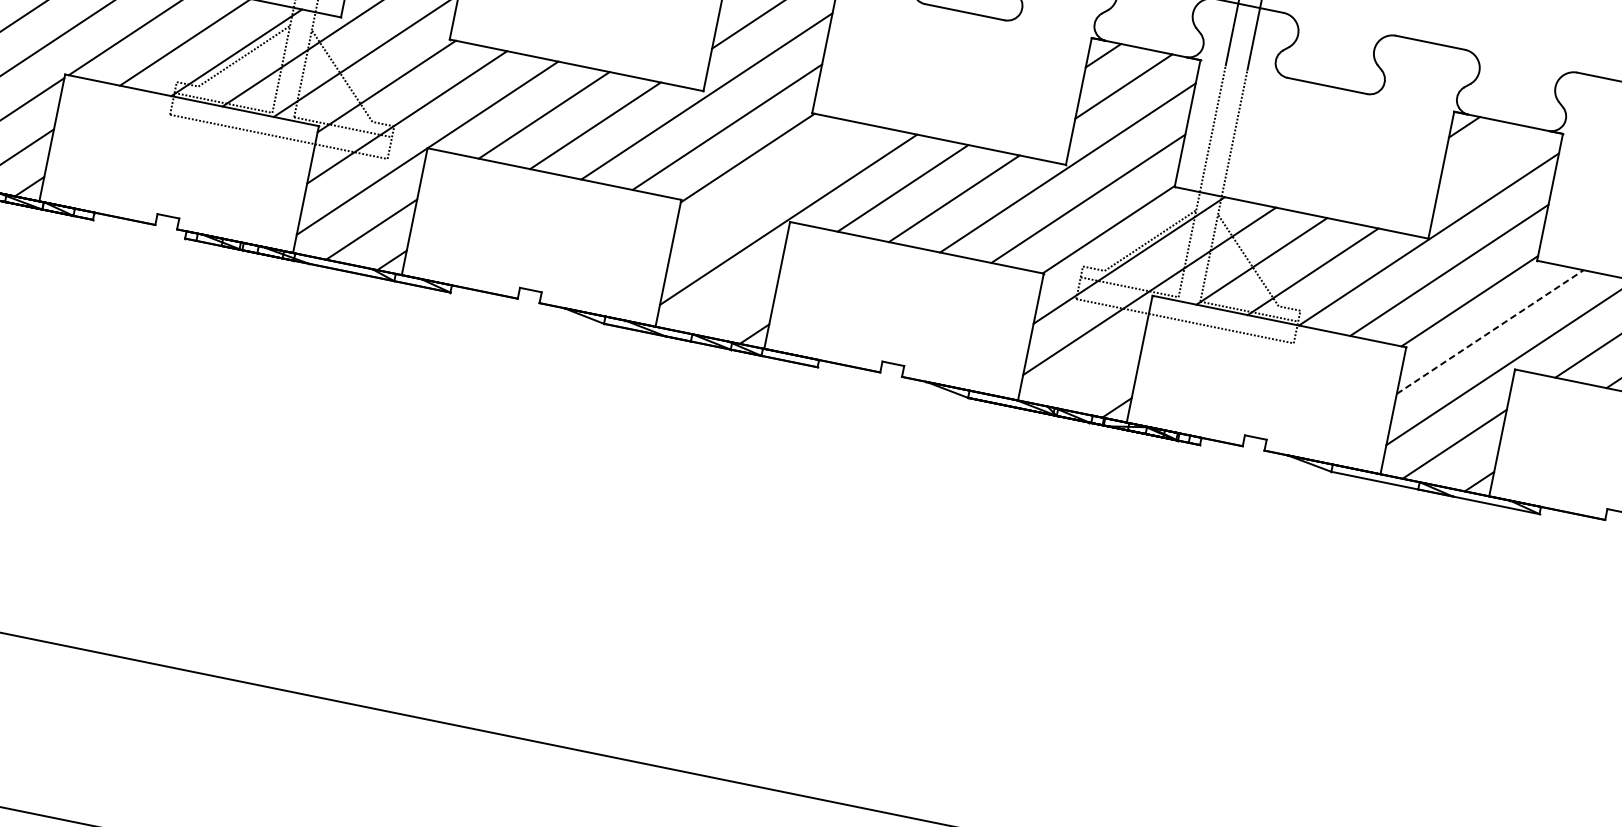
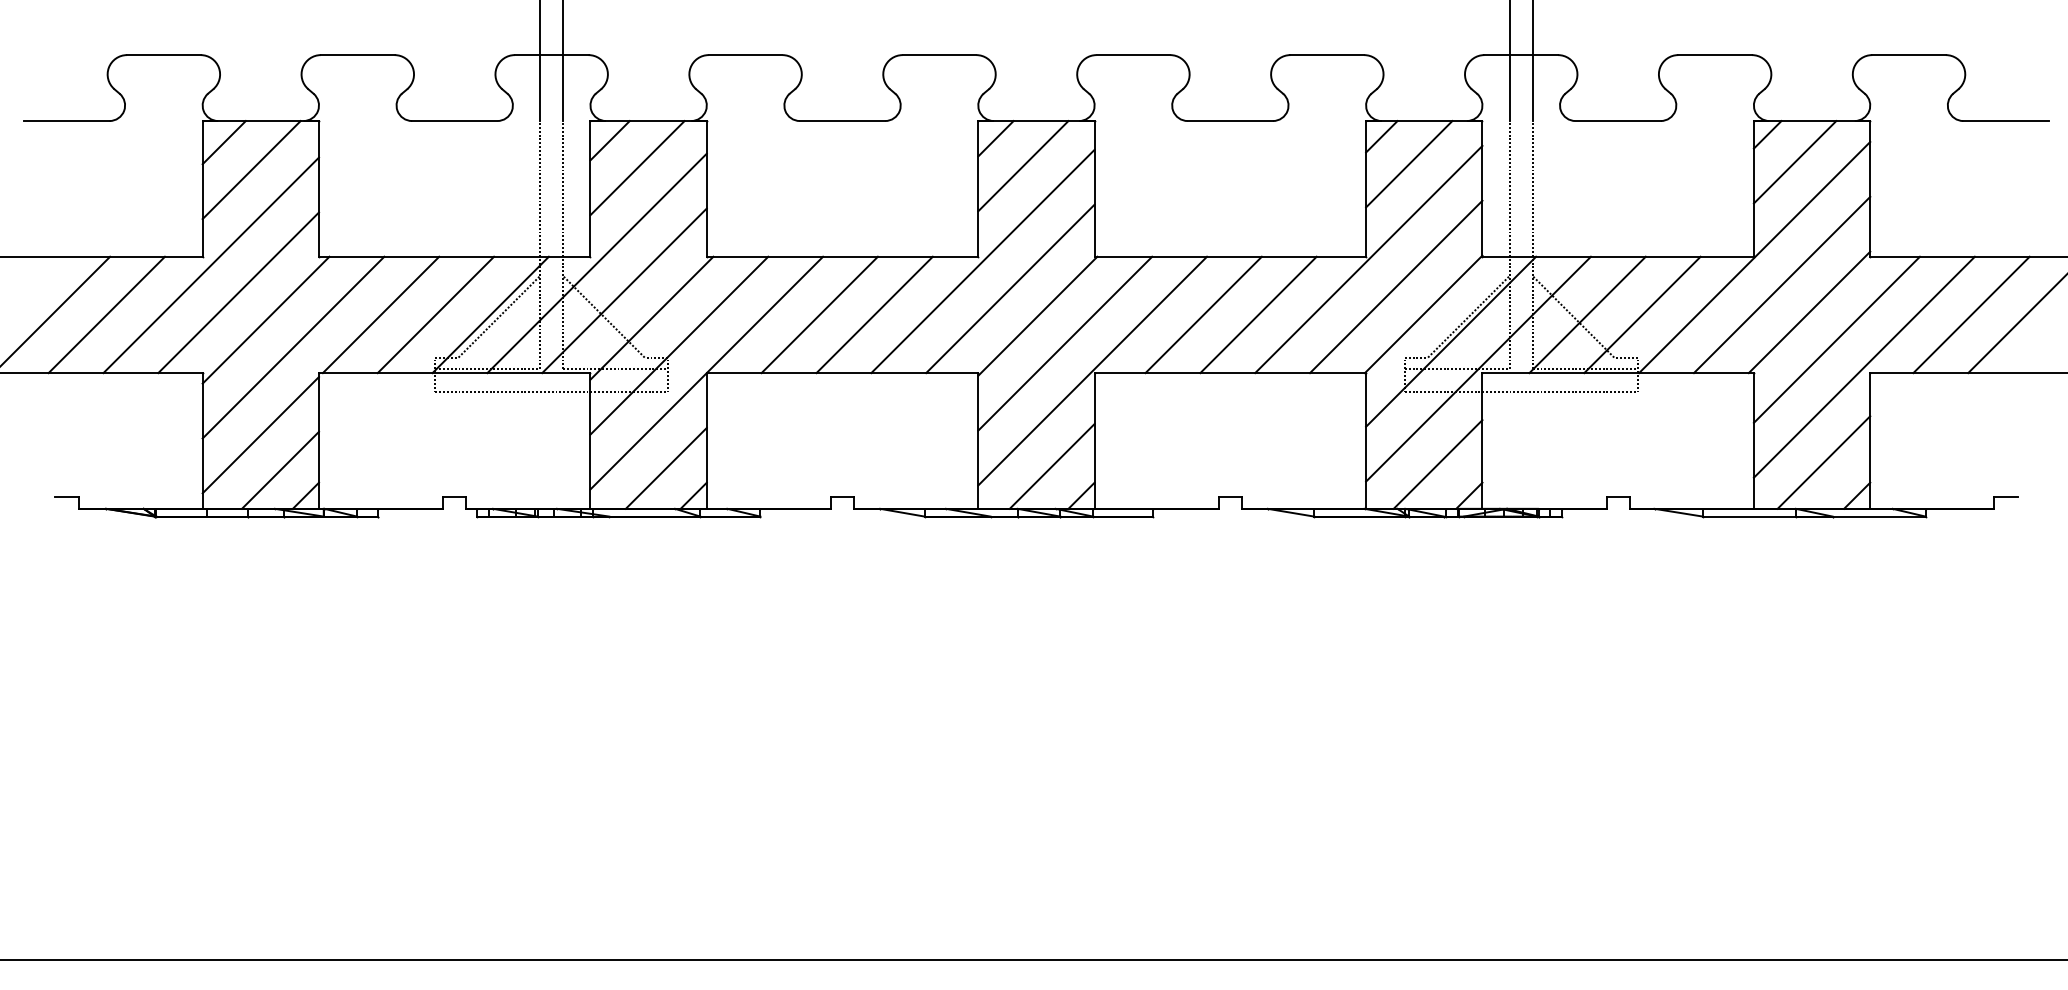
line: (1484, 158) -> (1794, 162), added
line: (768, 188) -> (1065, 343), added
line: (732, 300) -> (1051, 465), added
line: (1490, 331) -> (1837, 339), dashed -> solid
line: (1093, 372) -> (1437, 464), added

